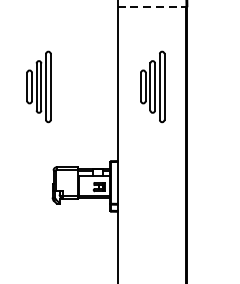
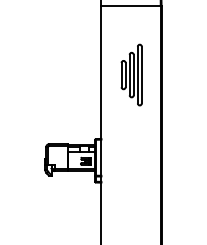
line: (152, 7) -> (131, 6), dashed -> solid
part: (38, 86) -> (33, 74), removed

